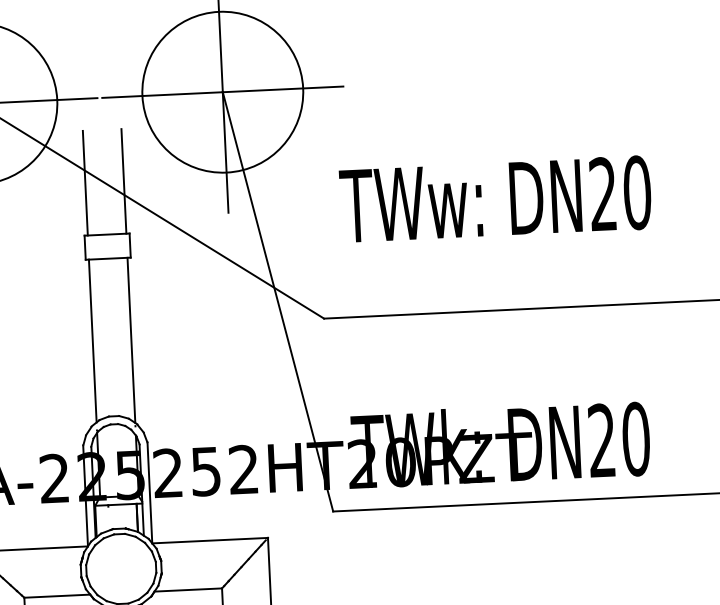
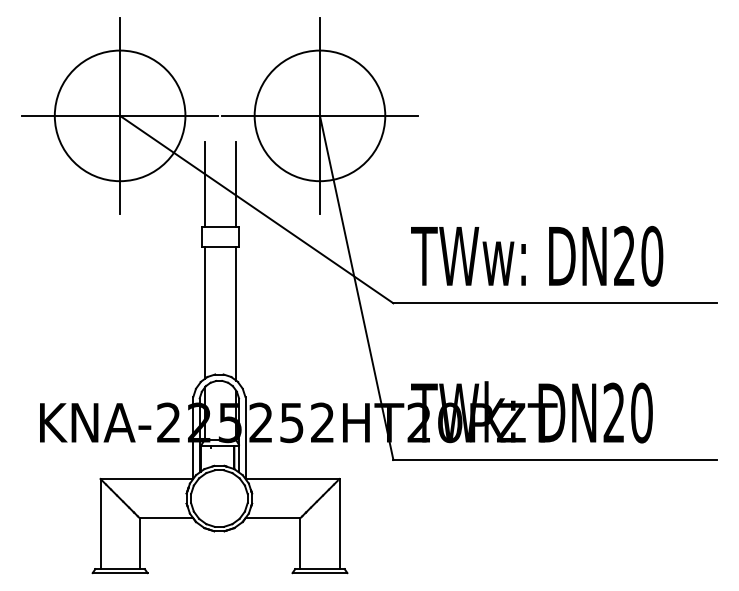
text: (496, 198) -> (537, 255), moved

